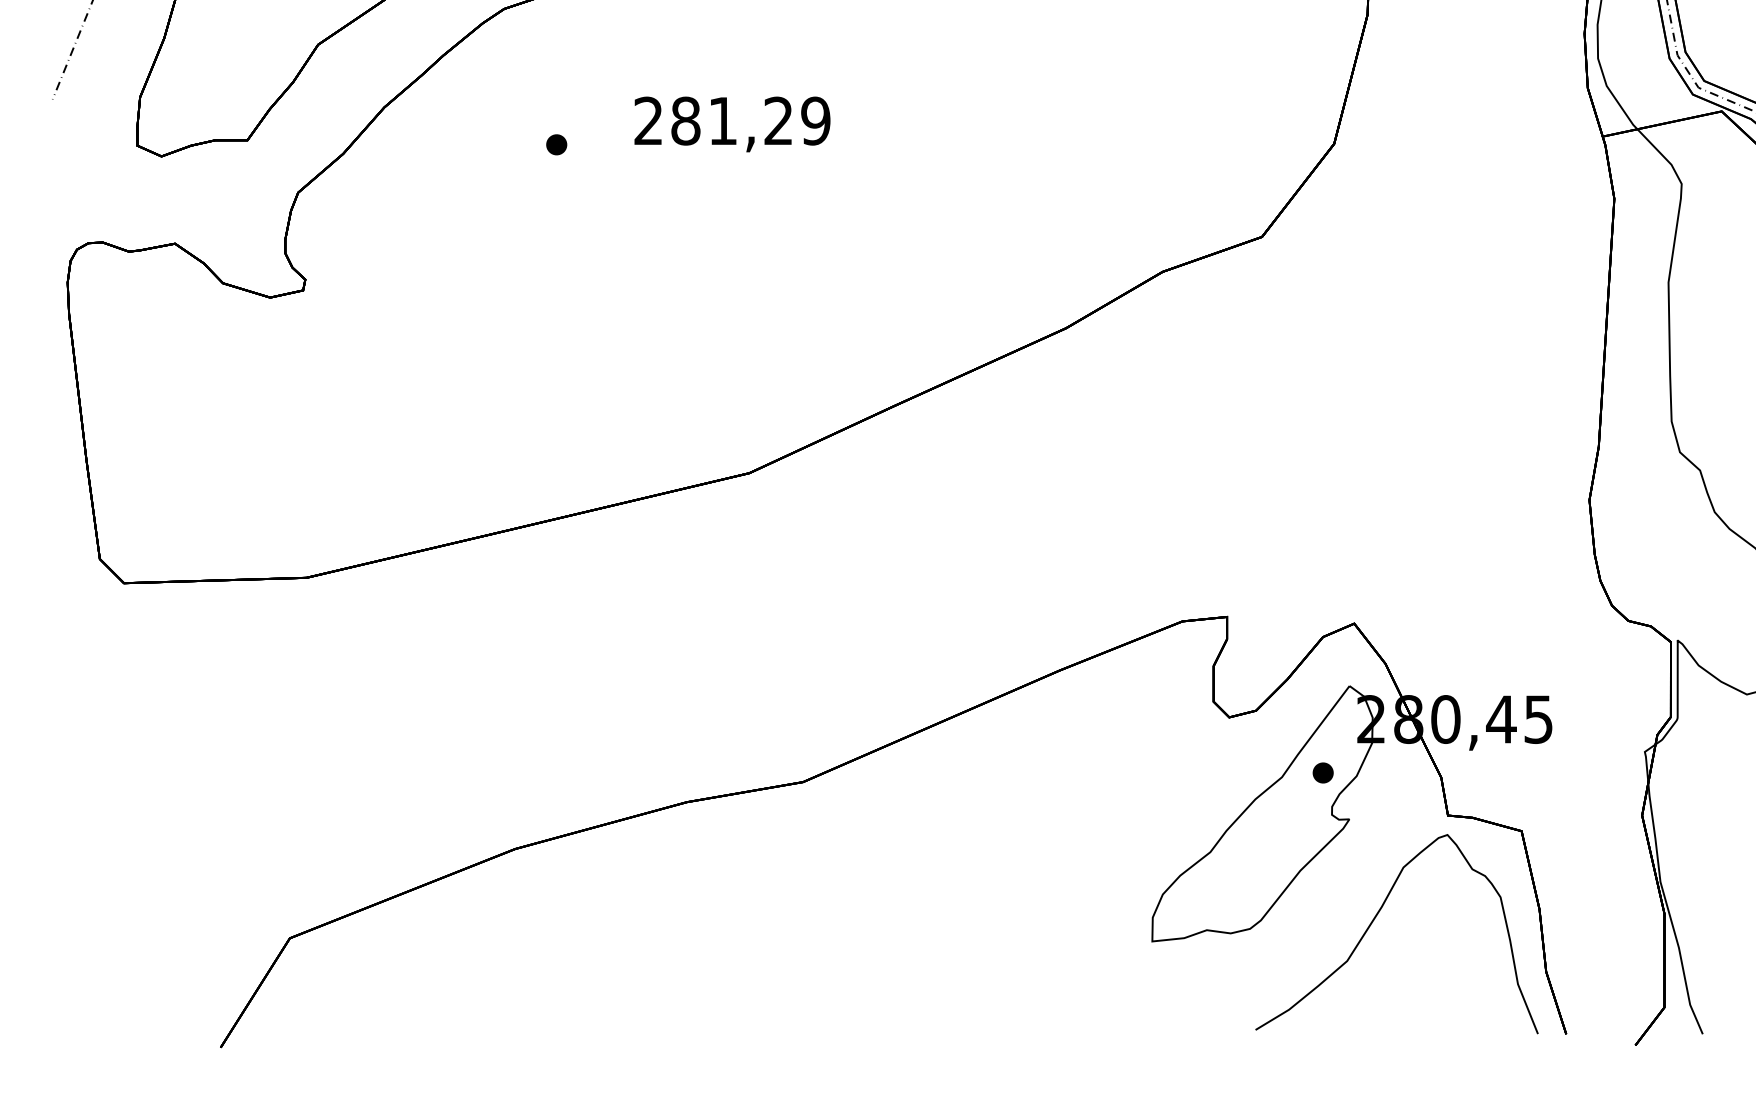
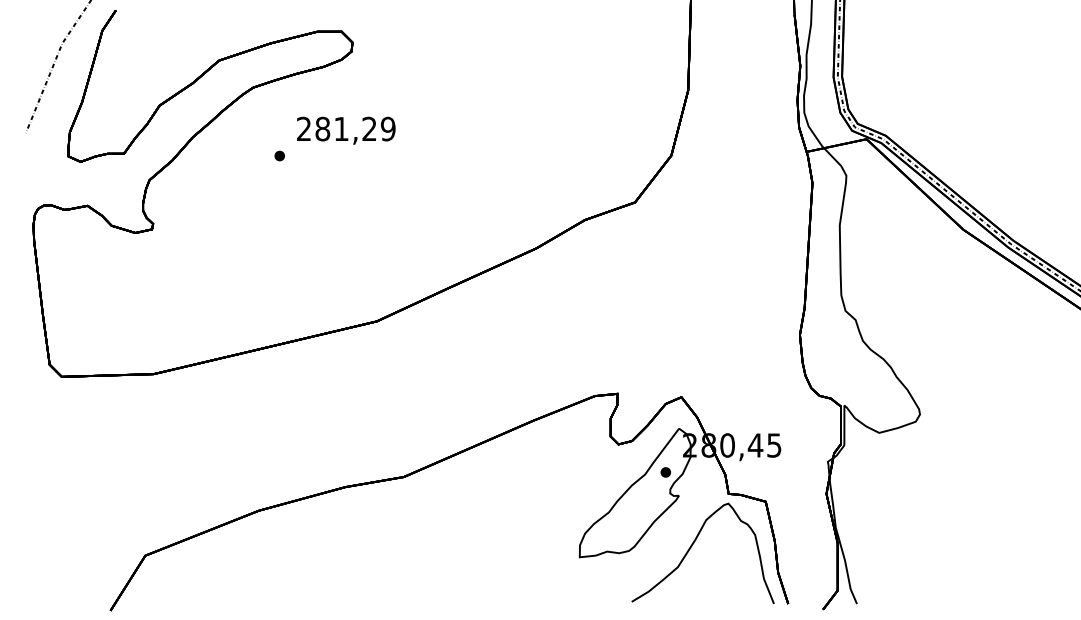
text: (732, 123) -> (346, 130), moved

